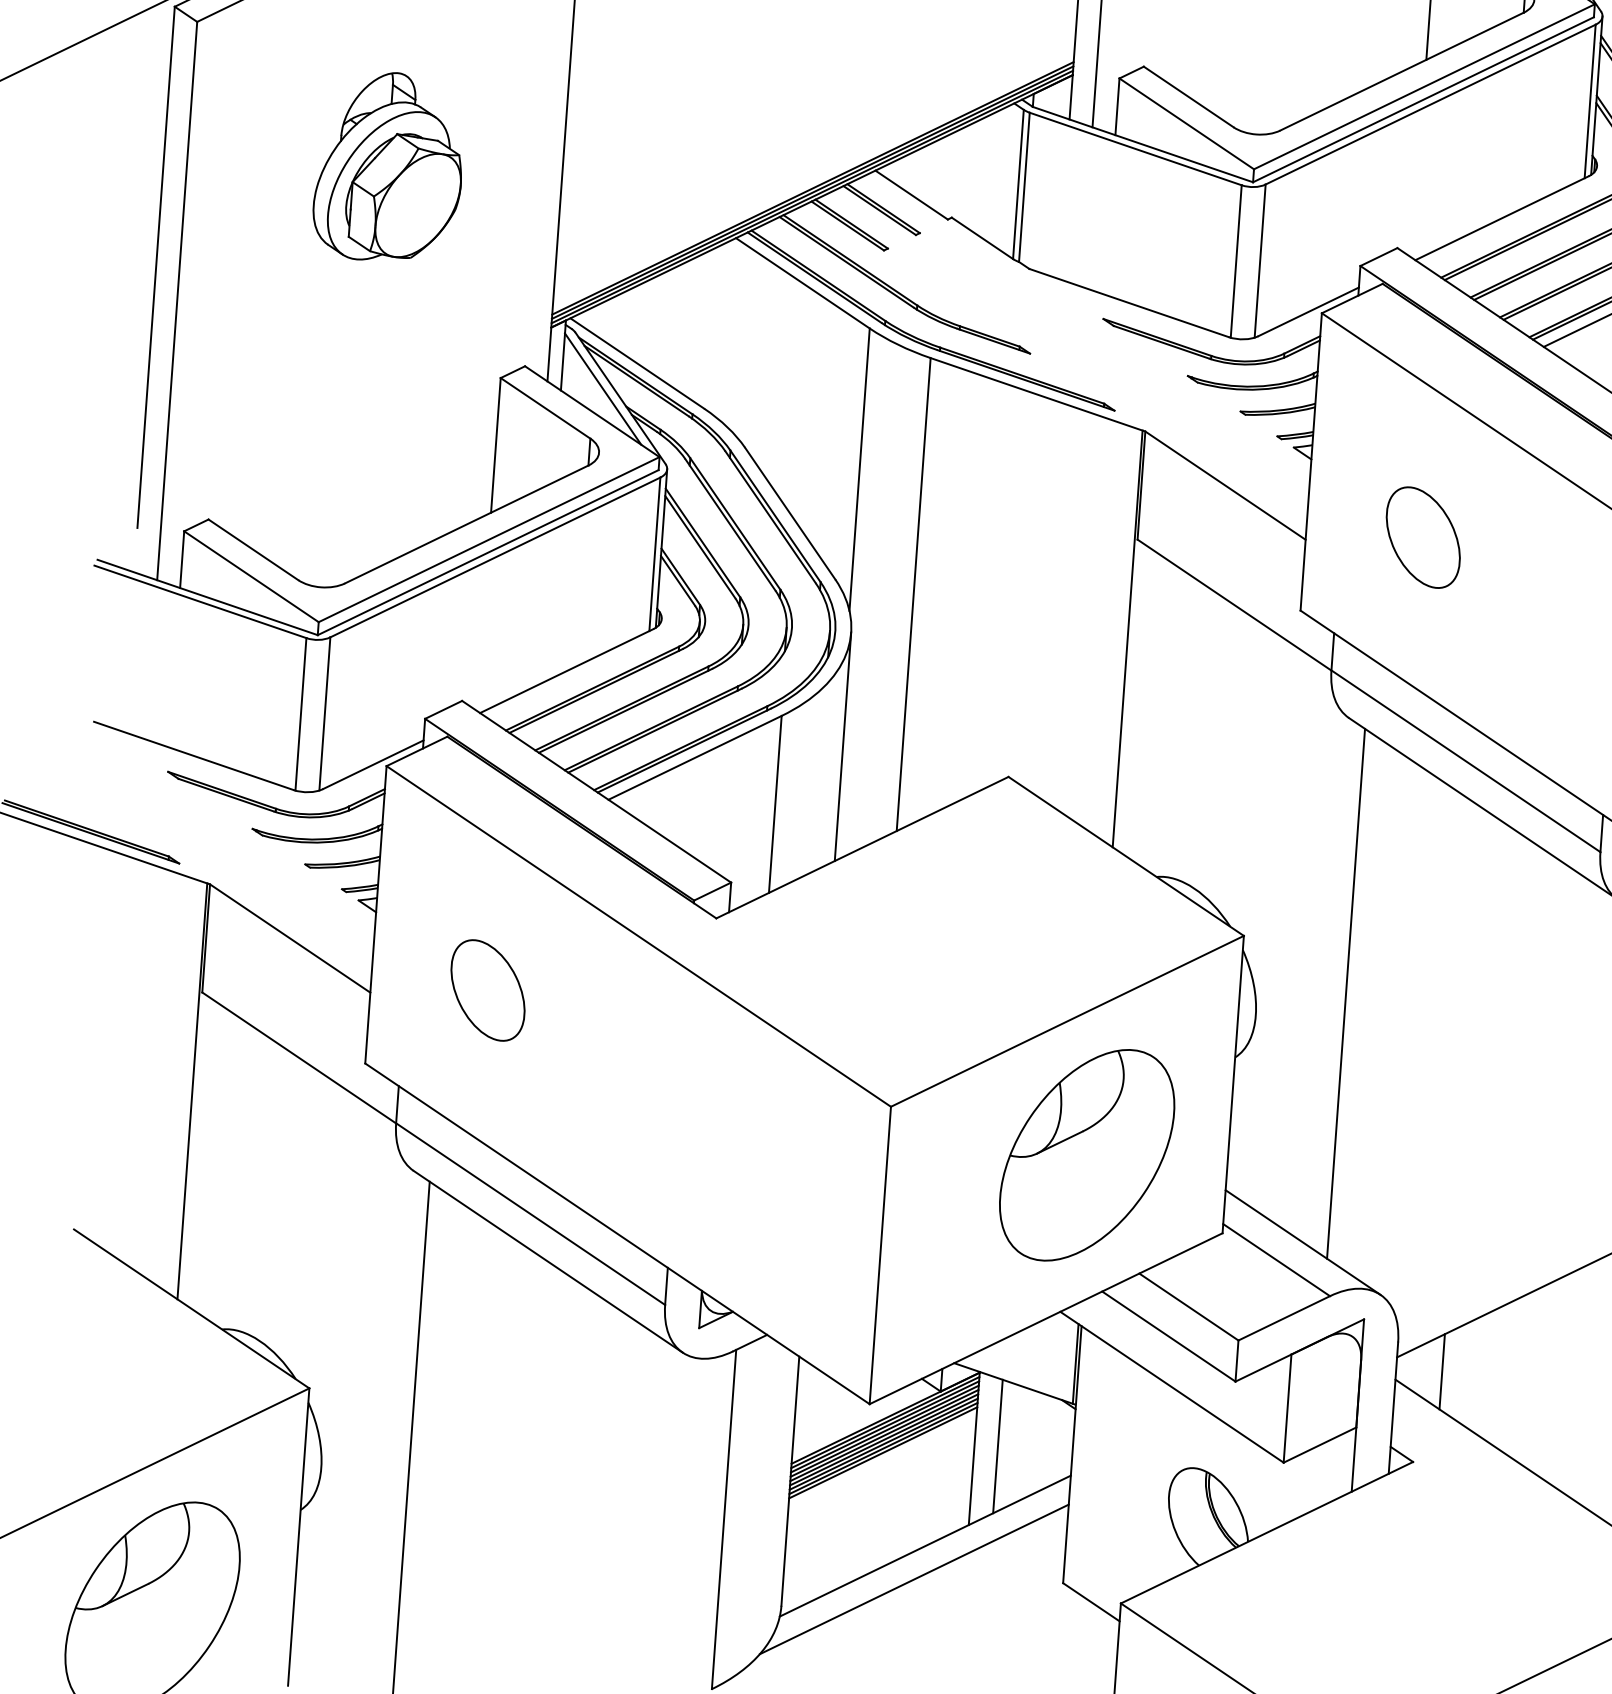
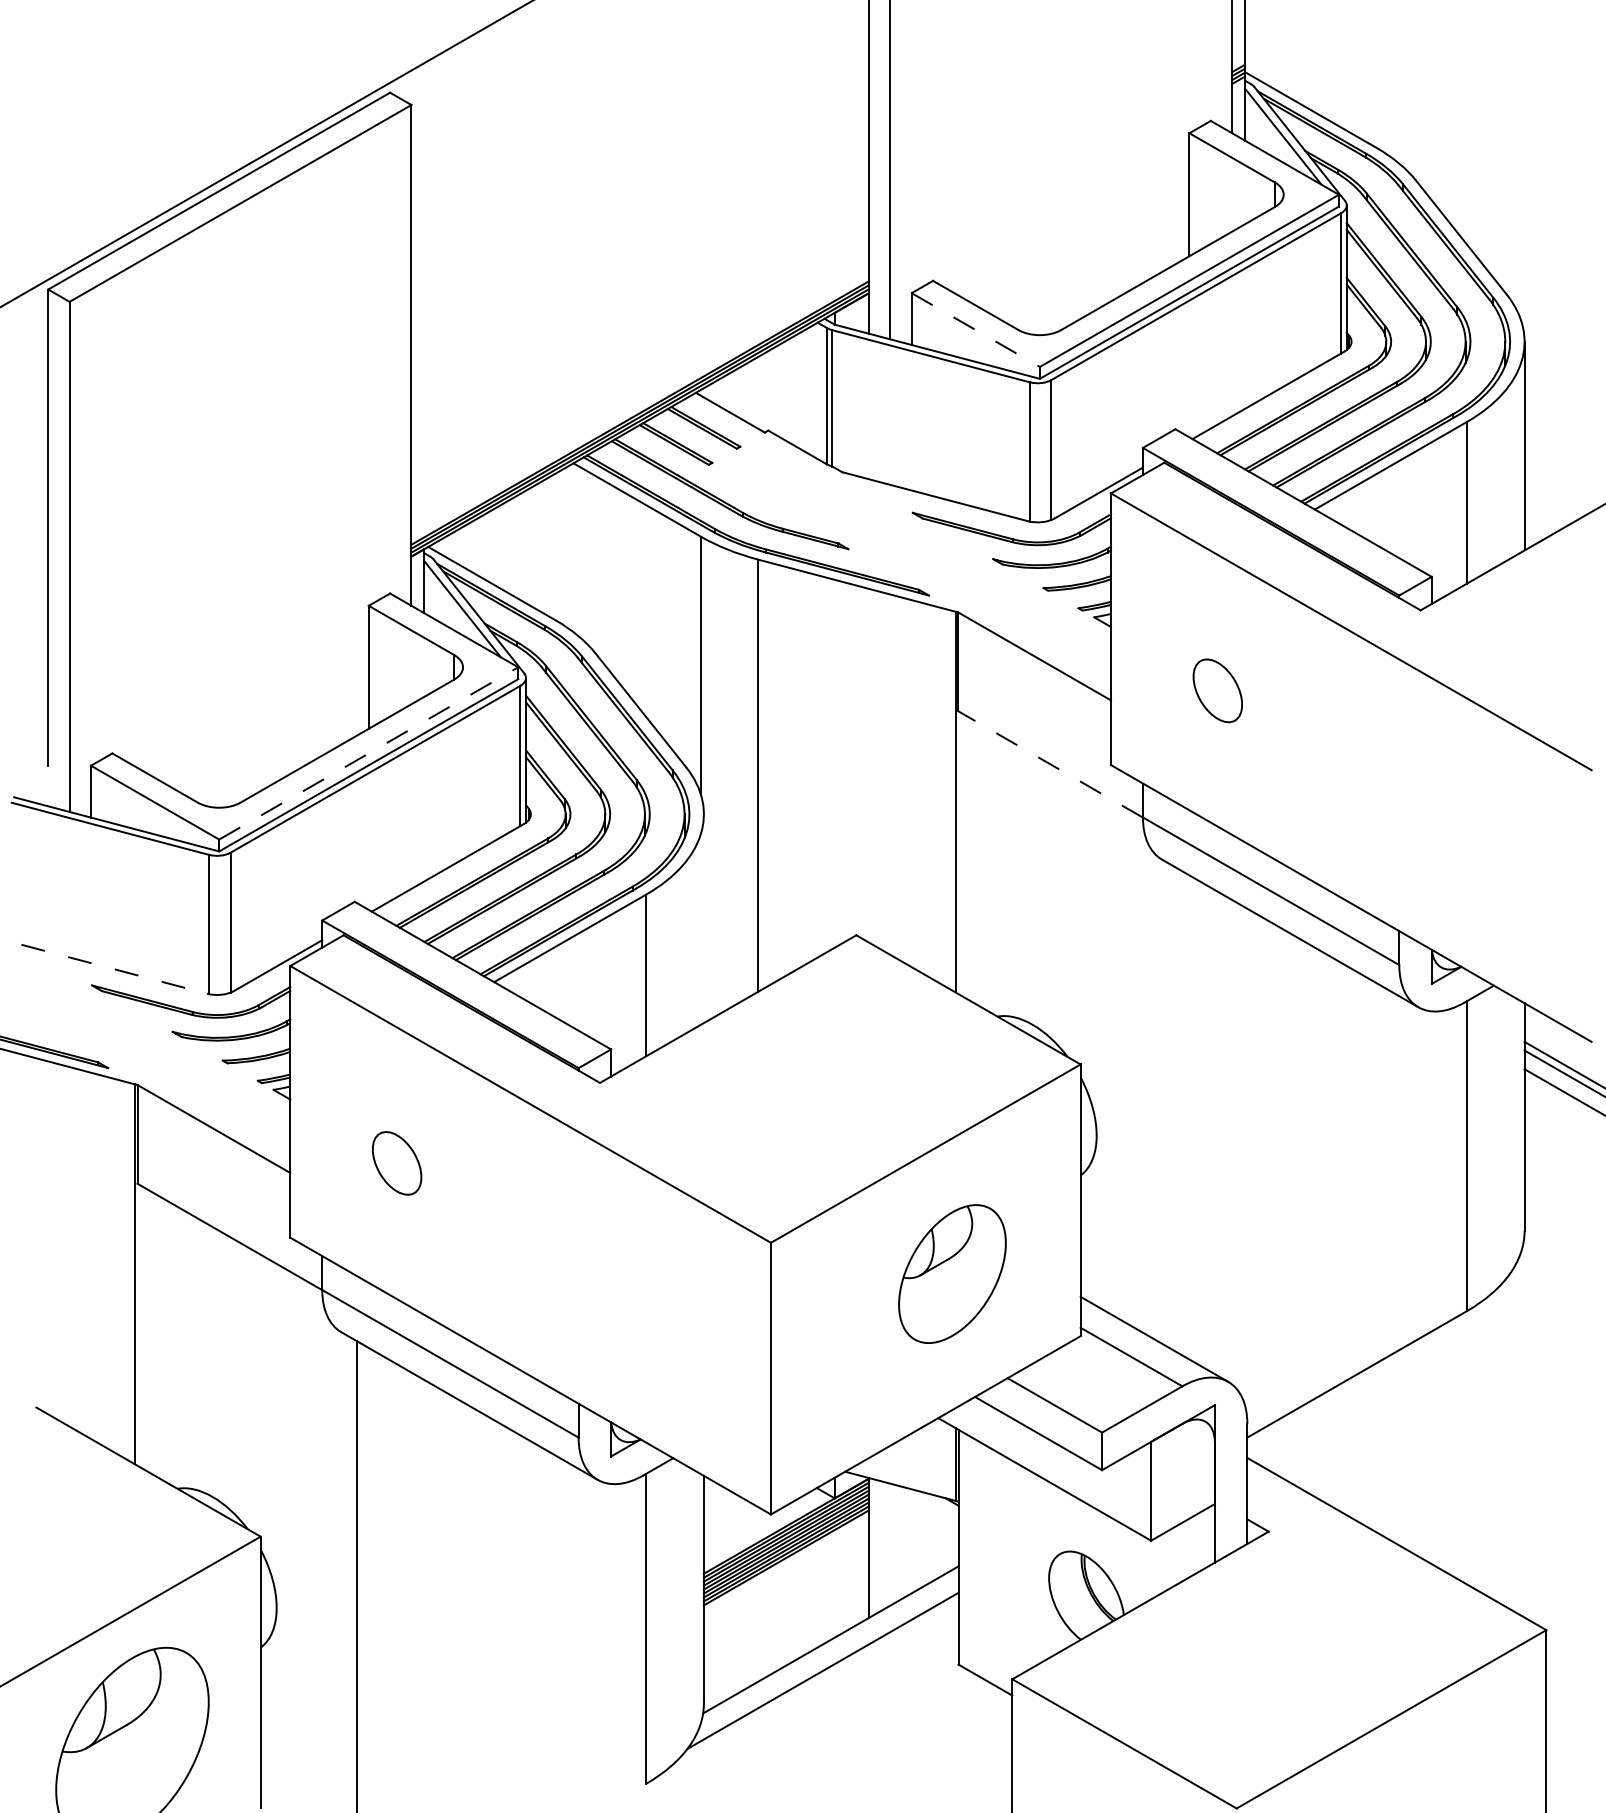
line: (1186, 124) -> (975, 330), solid -> dashed
part: (389, 167) -> (253, 421), removed
part: (1423, 537) -> (1217, 690), size x0.7
line: (488, 539) -> (368, 753), solid -> dashed
line: (1234, 605) -> (1050, 764), solid -> dashed
line: (842, 746) -> (703, 918), removed
line: (193, 756) -> (114, 969), solid -> dashed
part: (487, 990) -> (396, 1163), size x0.7
line: (1346, 993) -> (1177, 1110), removed
part: (1087, 1154) -> (952, 1273), size x0.7
line: (1442, 1371) -> (1289, 1447), removed
line: (998, 1446) -> (890, 1544), removed

